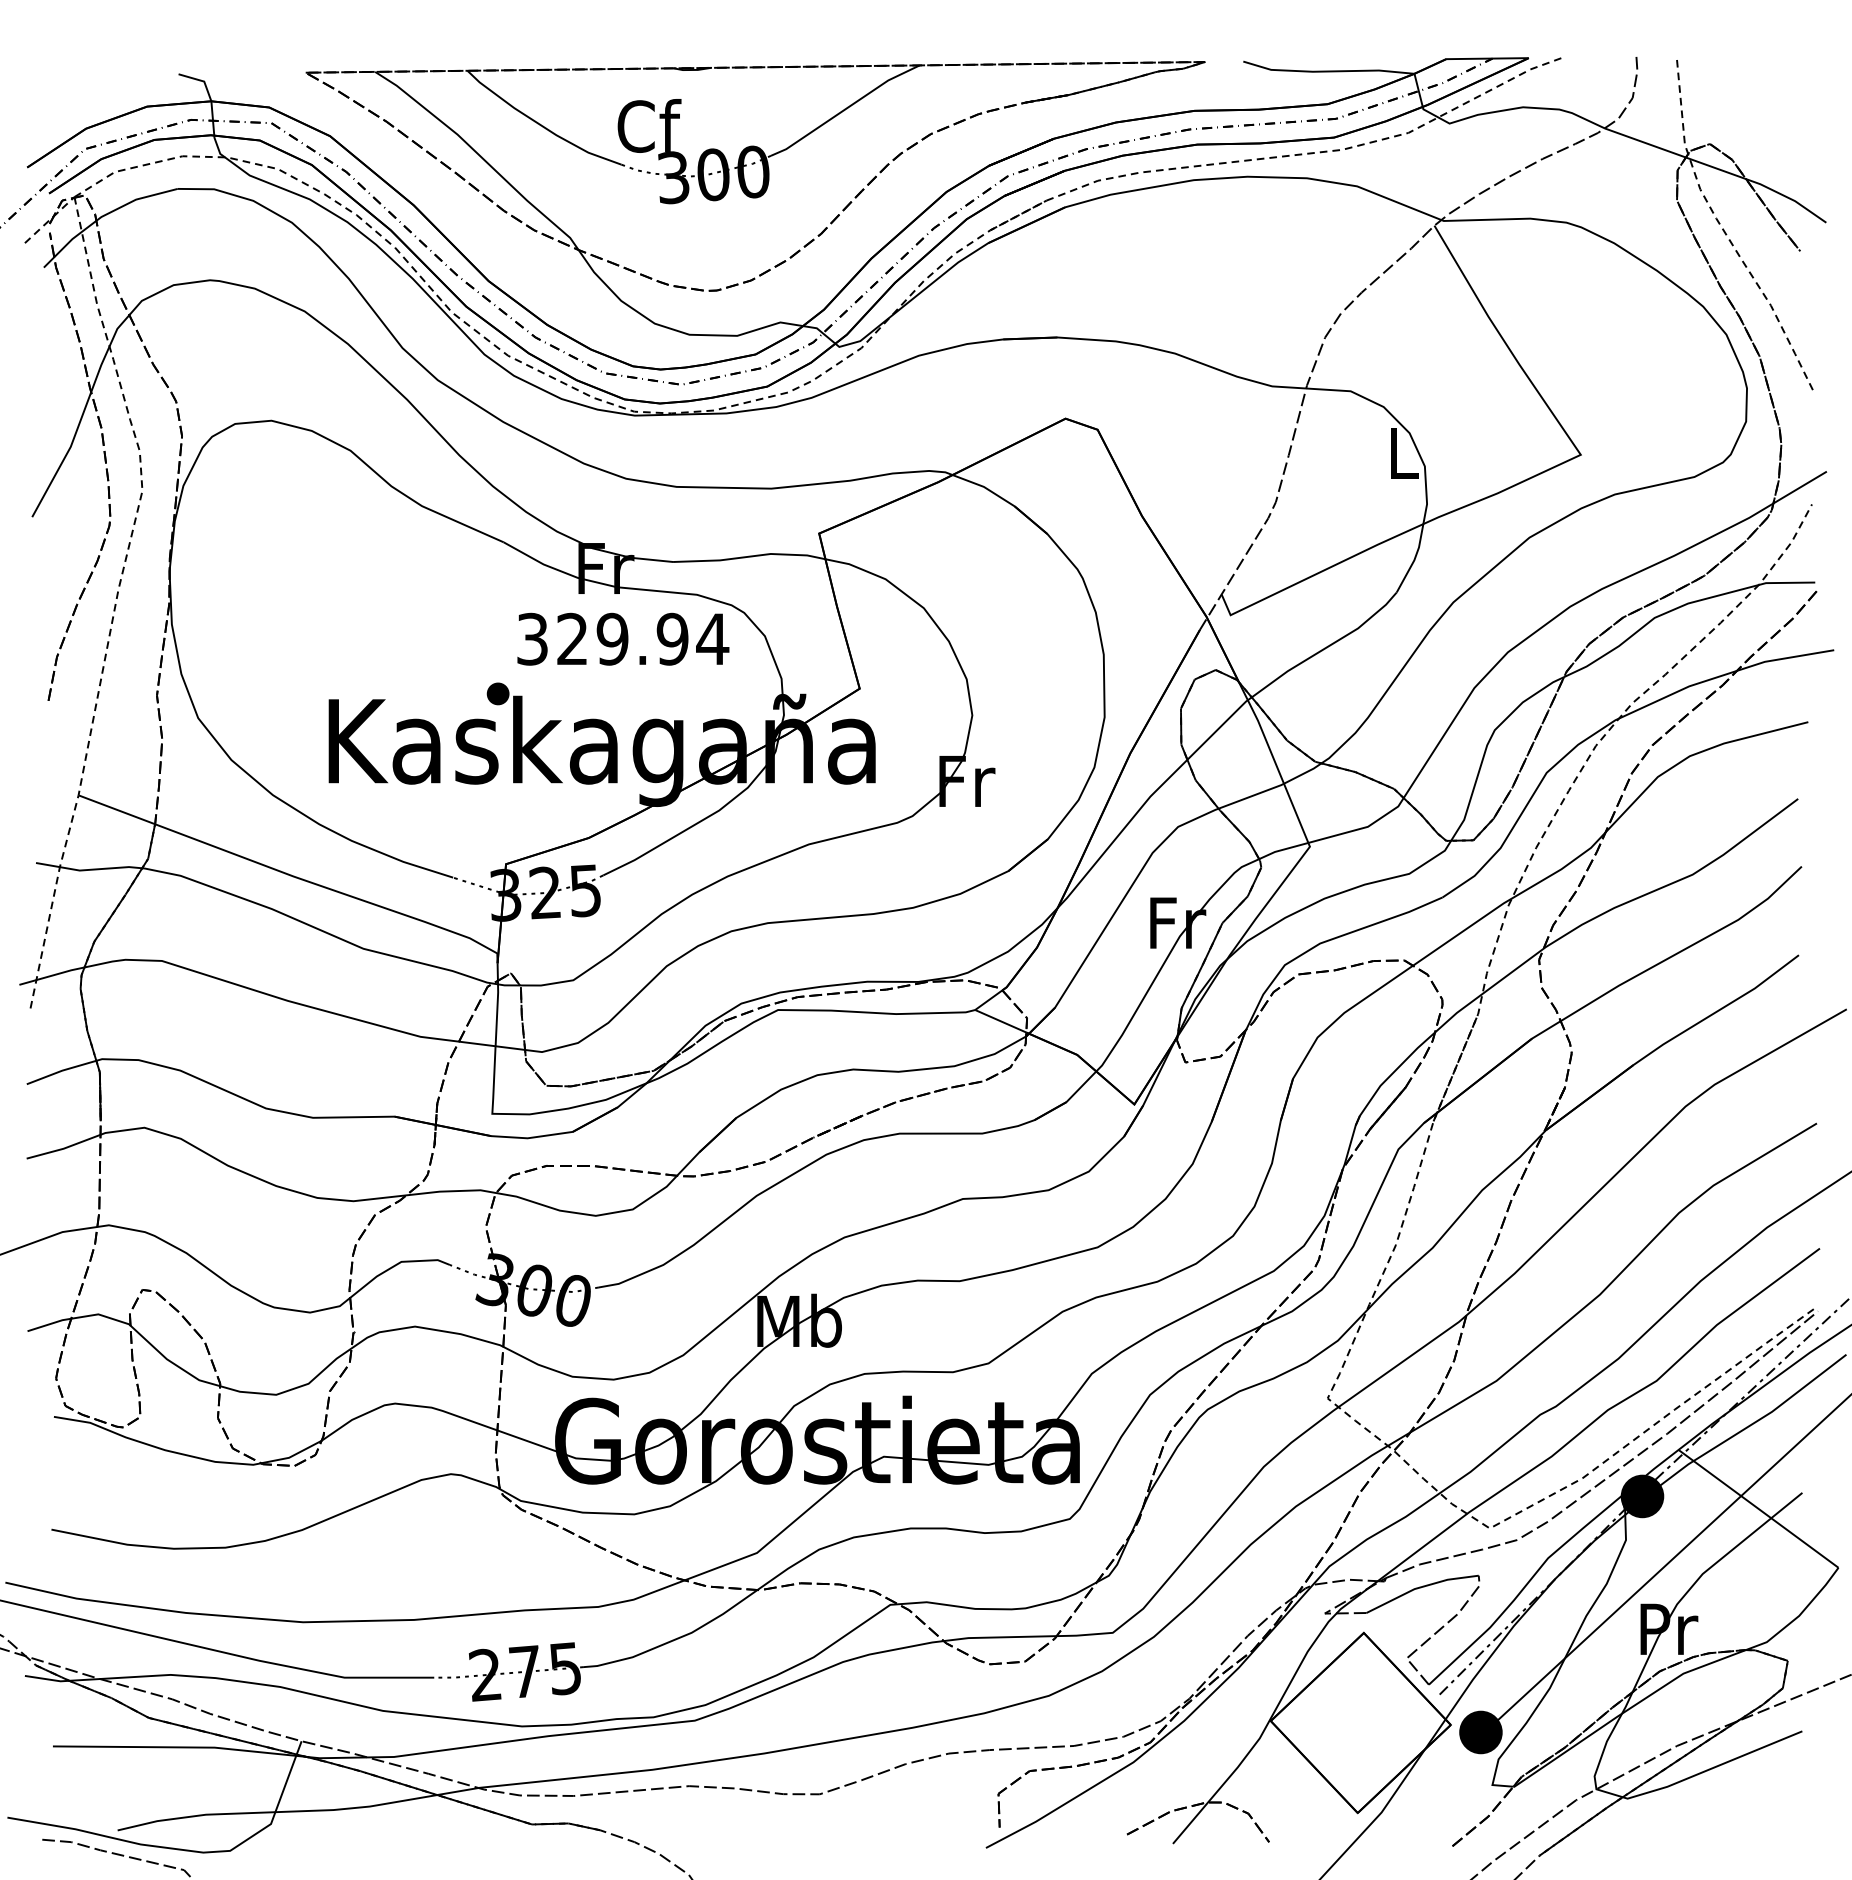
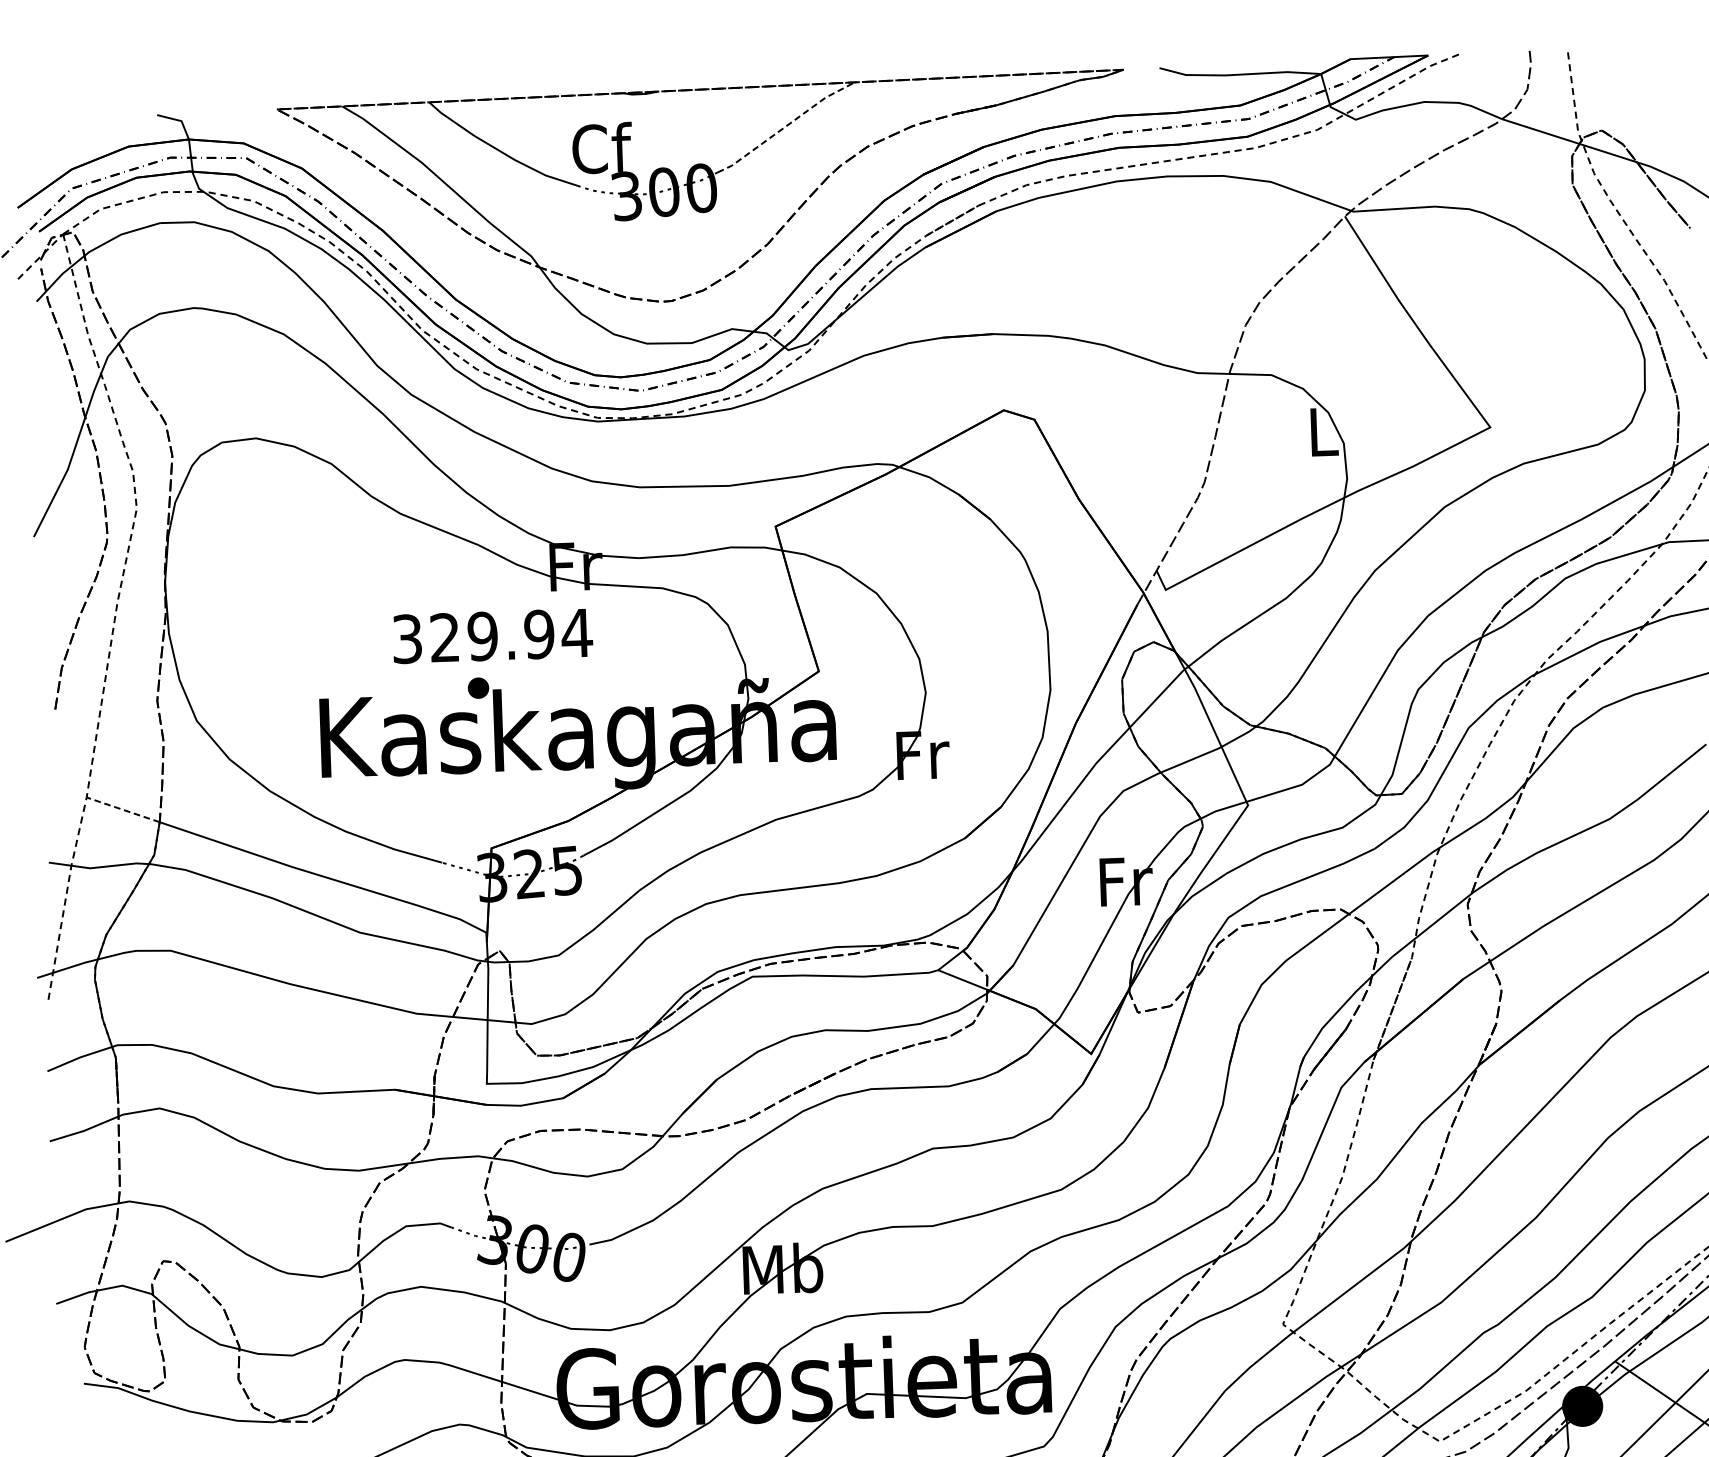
line: (844, 109) -> (785, 126), solid -> dashed
text: (623, 638) -> (493, 635), moved
line: (116, 809) -> (122, 809), solid -> dashed

